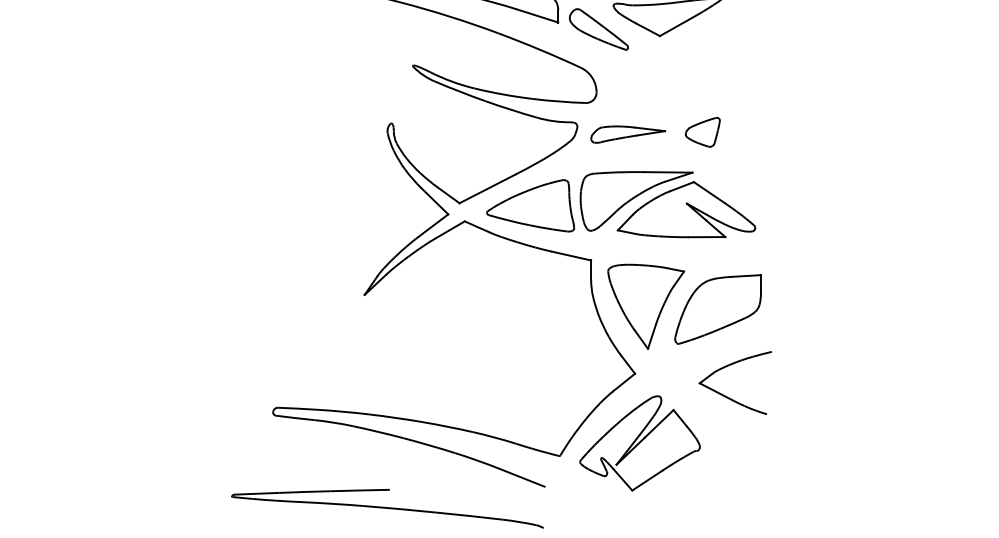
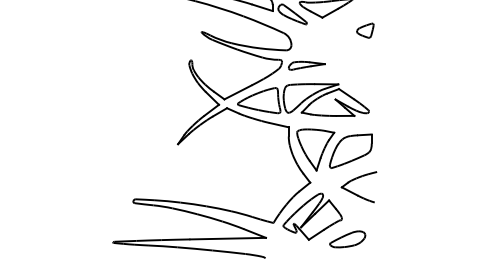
part: (703, 131) -> (365, 30), moved
line: (467, 487) -> (228, 238), added
part: (711, 489) -> (347, 239), added

